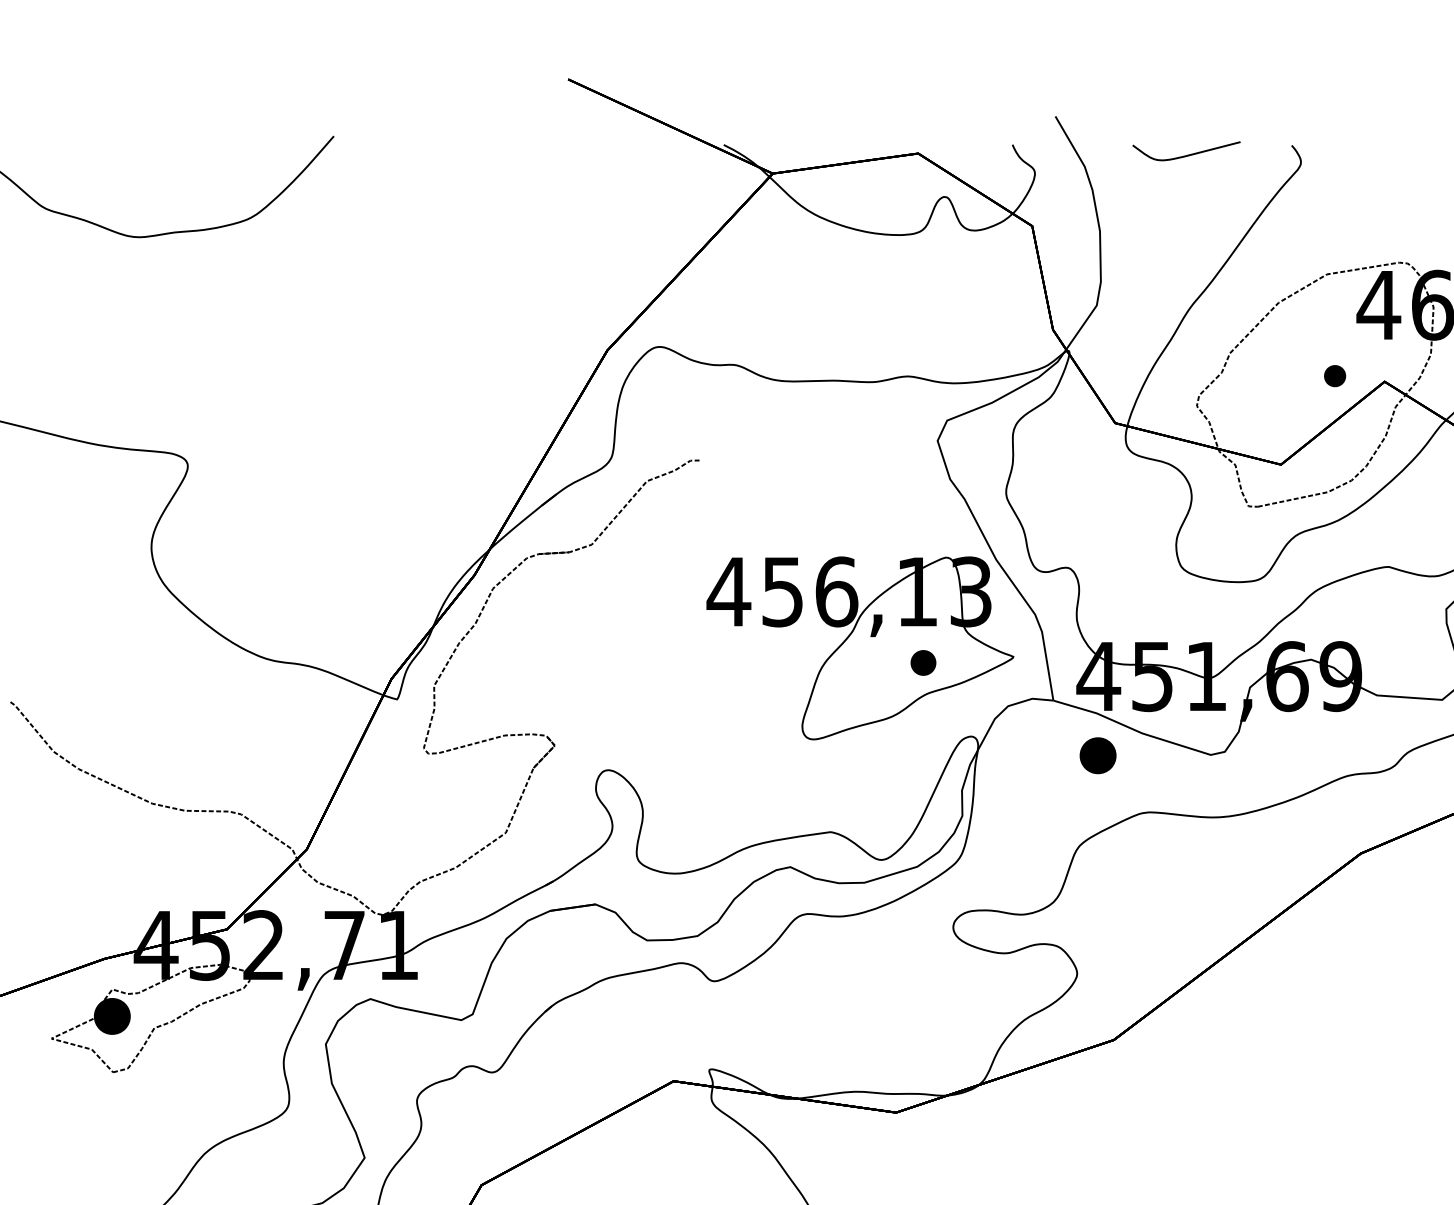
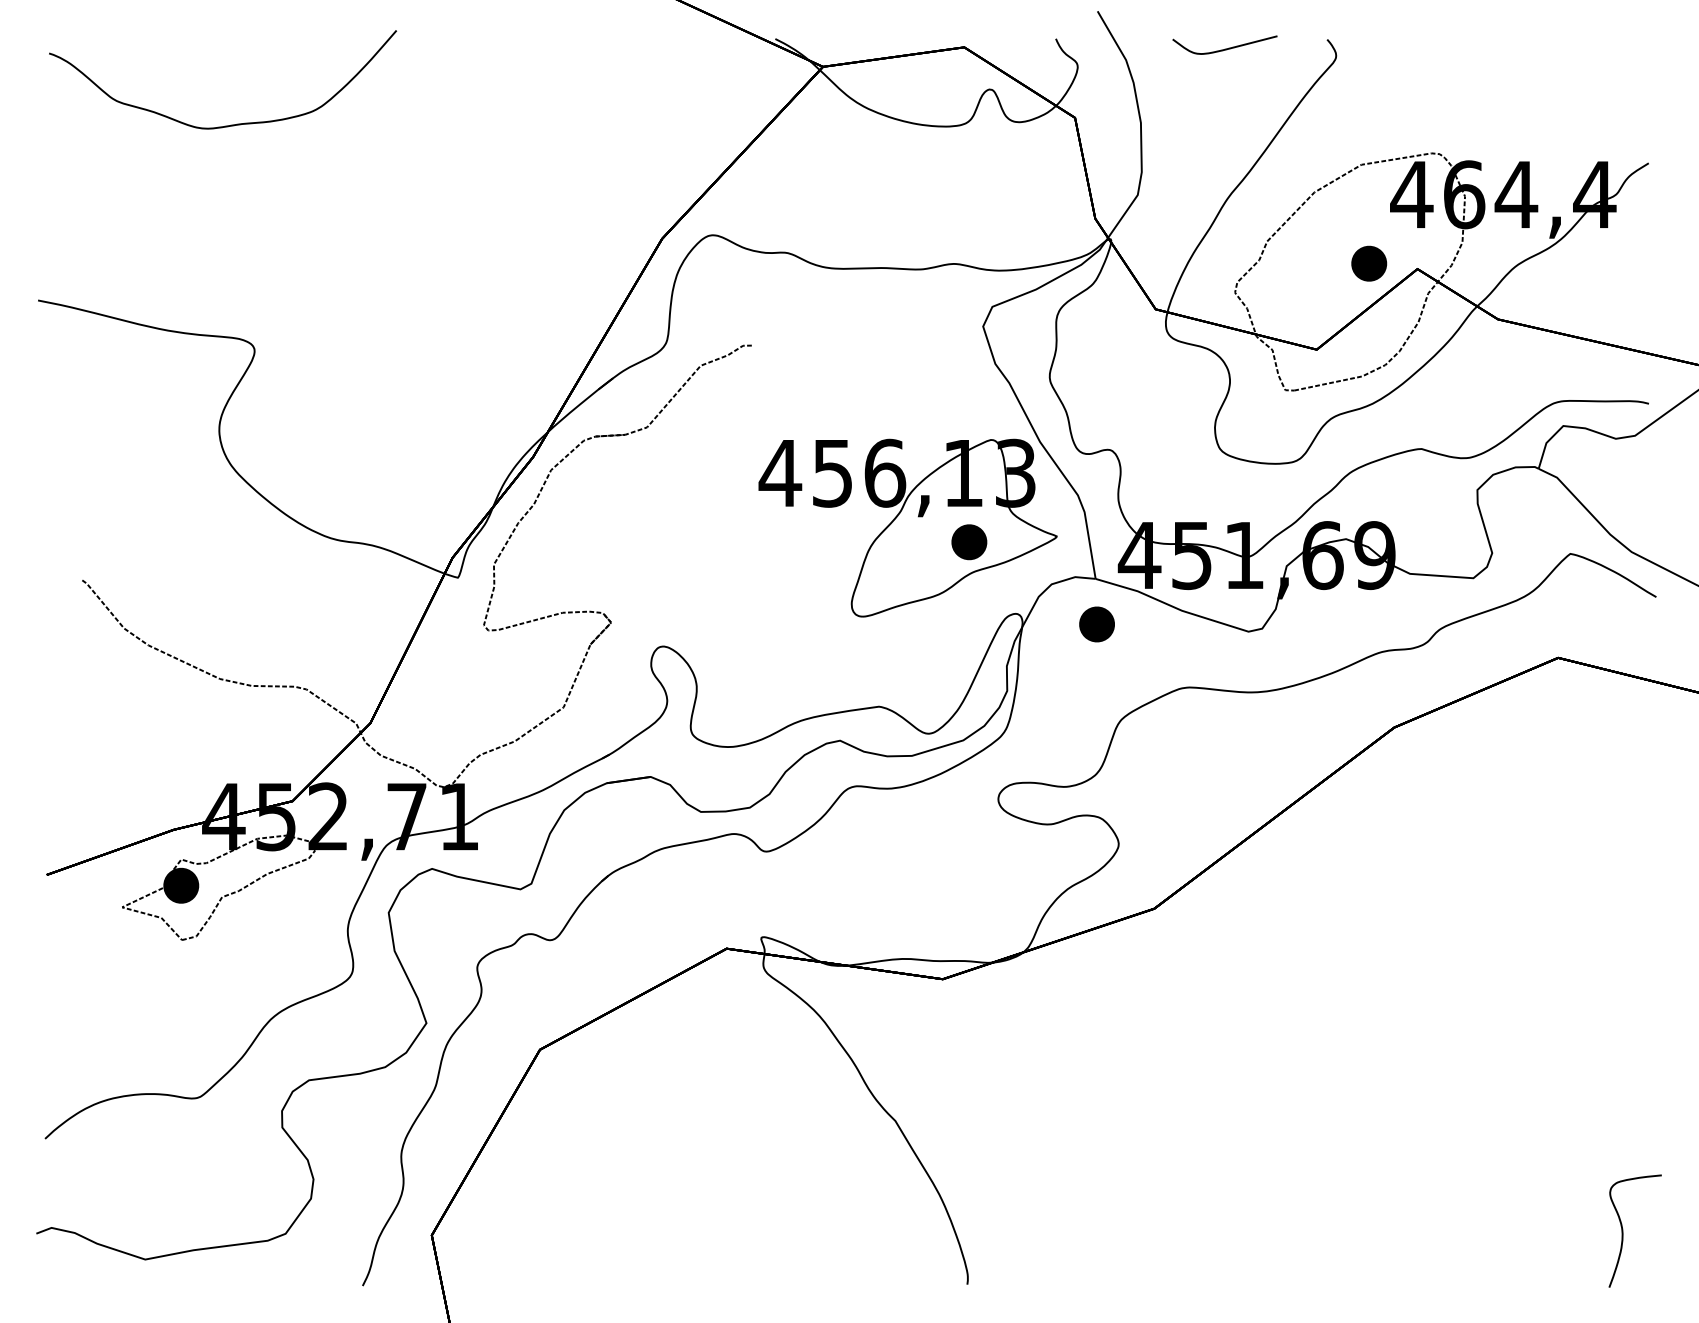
part: (1335, 375) -> (1369, 263), size x1.67
part: (923, 663) -> (969, 542), size x1.43
part: (1097, 755) -> (1096, 624), moved

